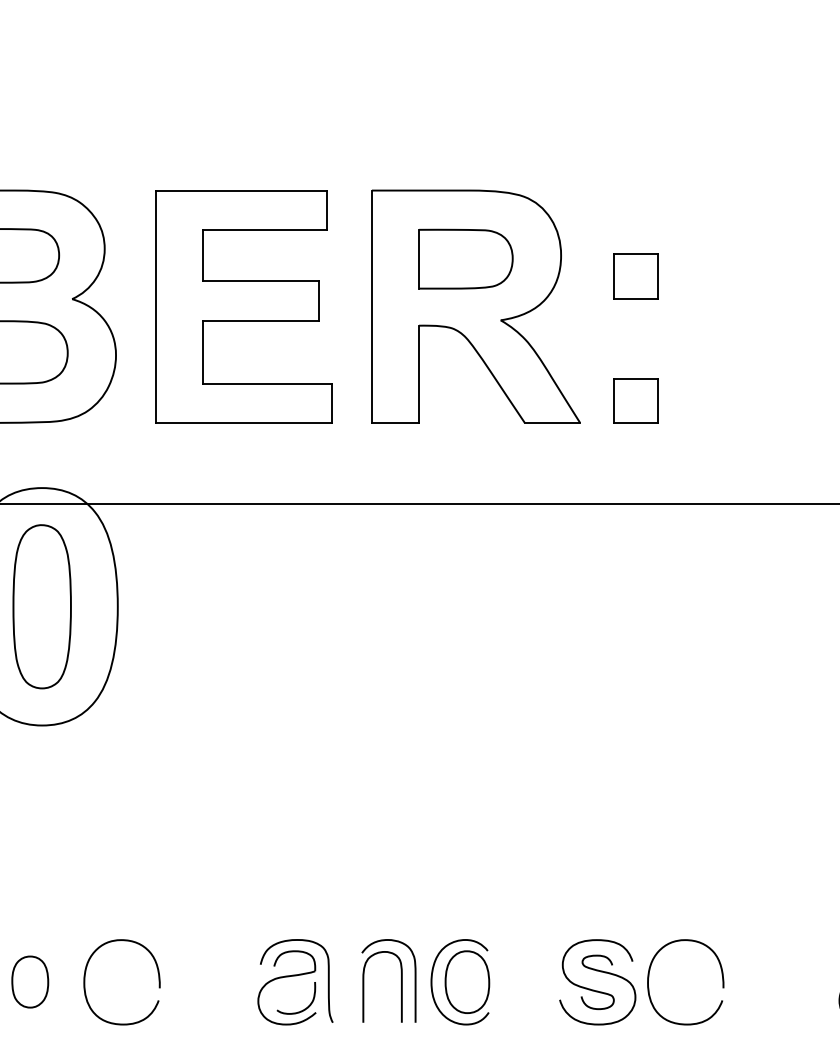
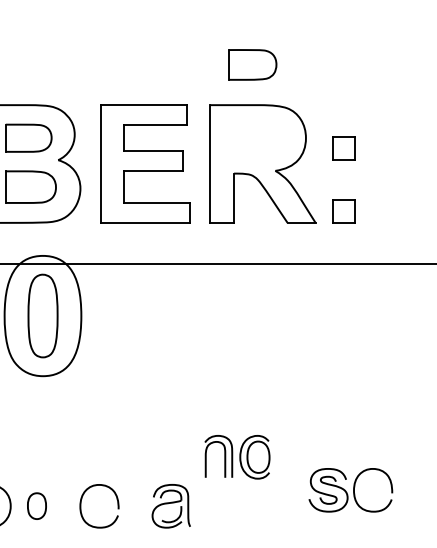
part: (465, 258) -> (252, 64), moved
curve: (86, 982) -> (81, 506), moved
part: (425, 982) -> (237, 457), moved
part: (641, 982) -> (350, 490), moved

